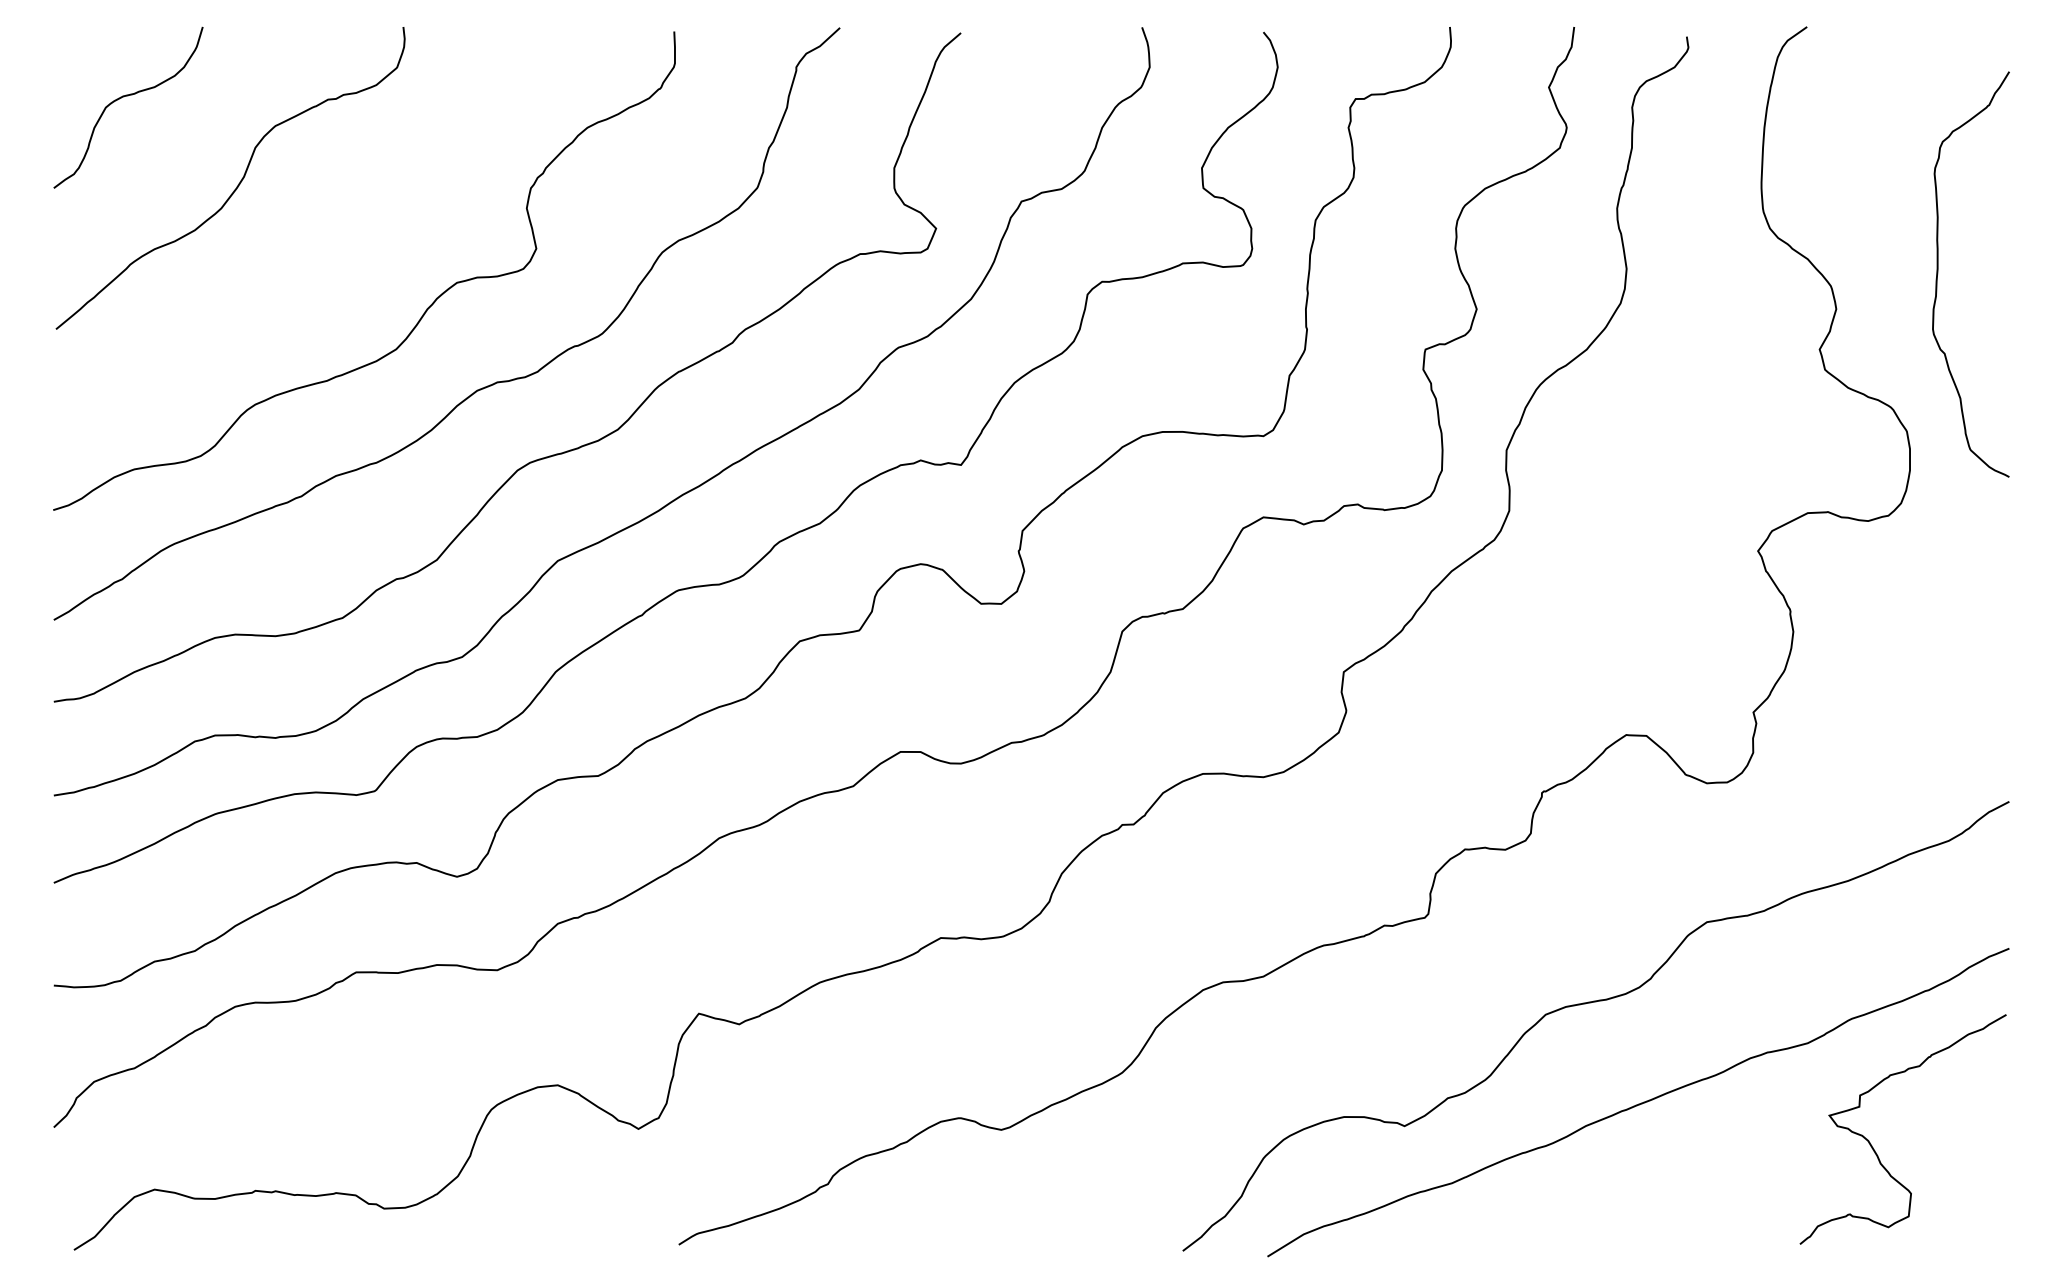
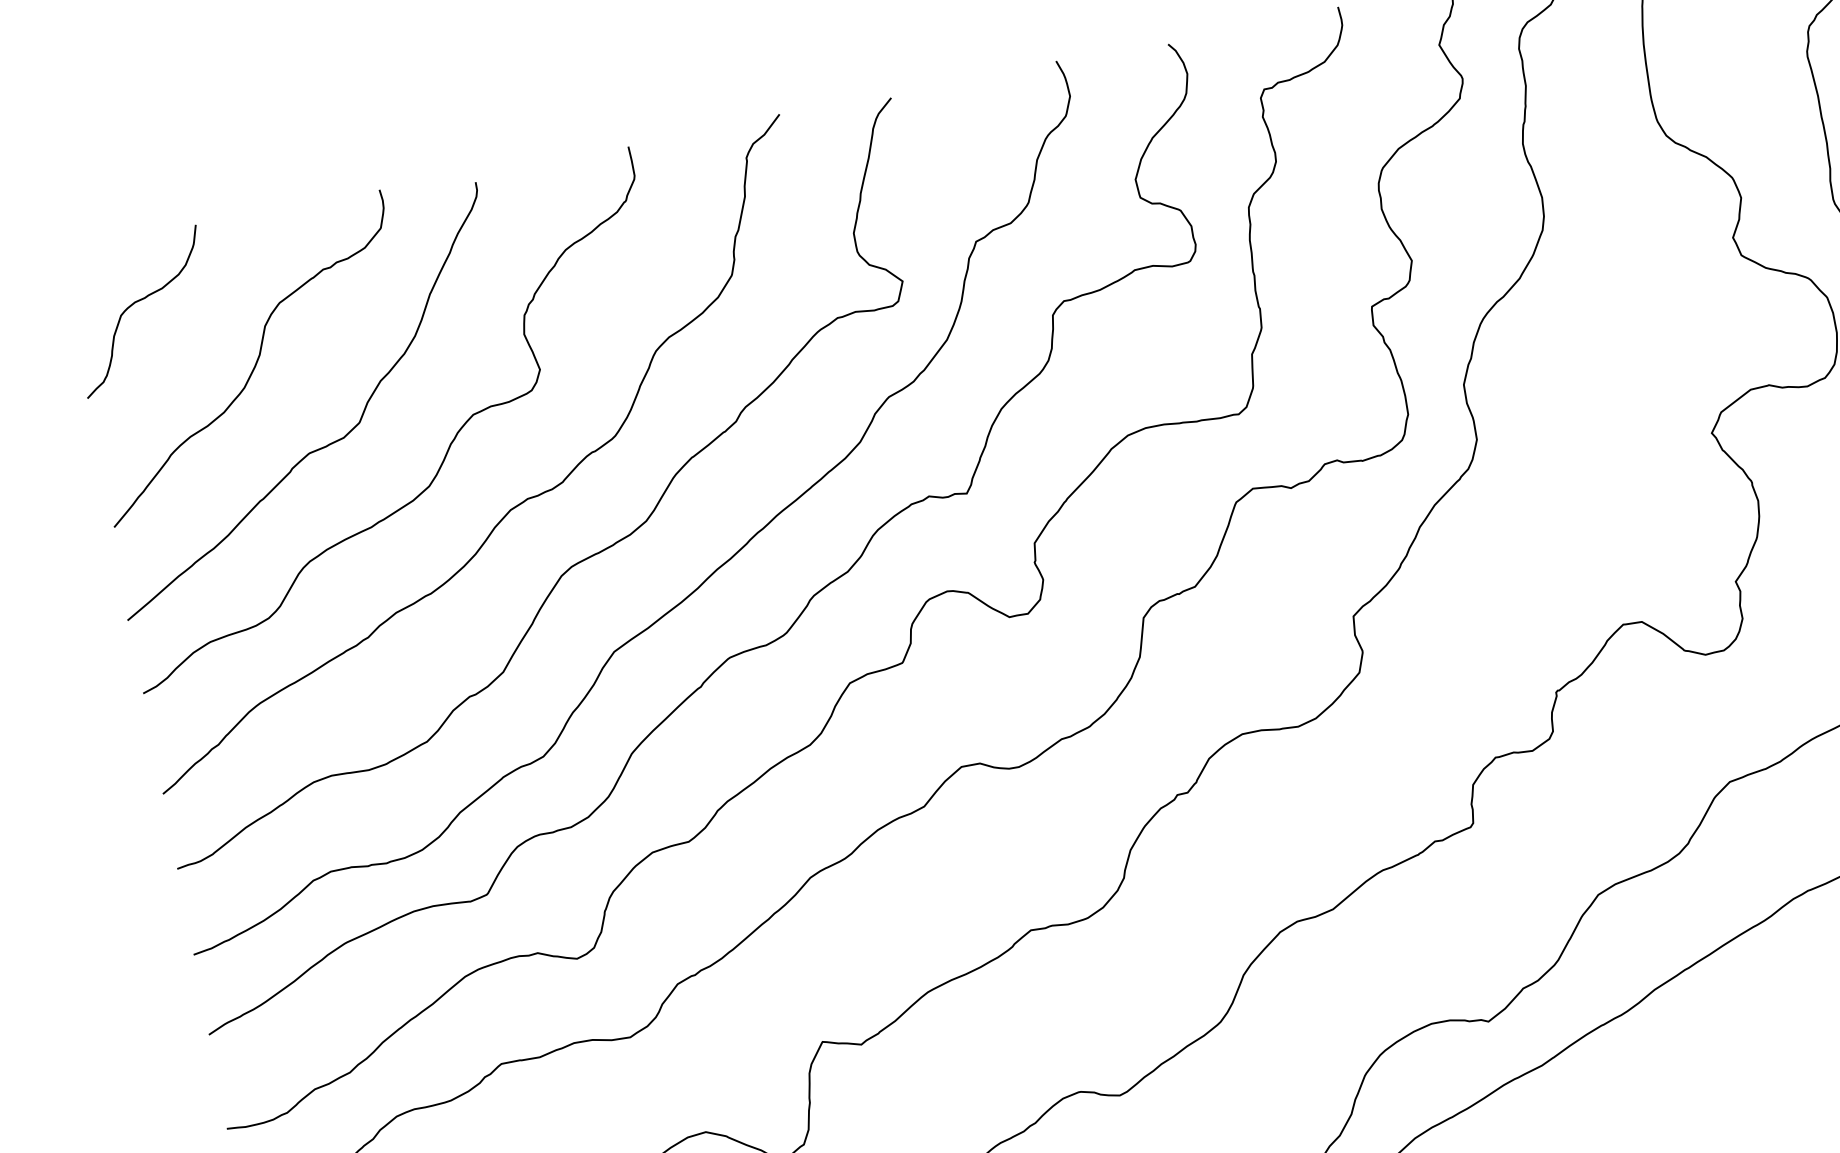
curve: (290, 286) -> (321, 447), added

